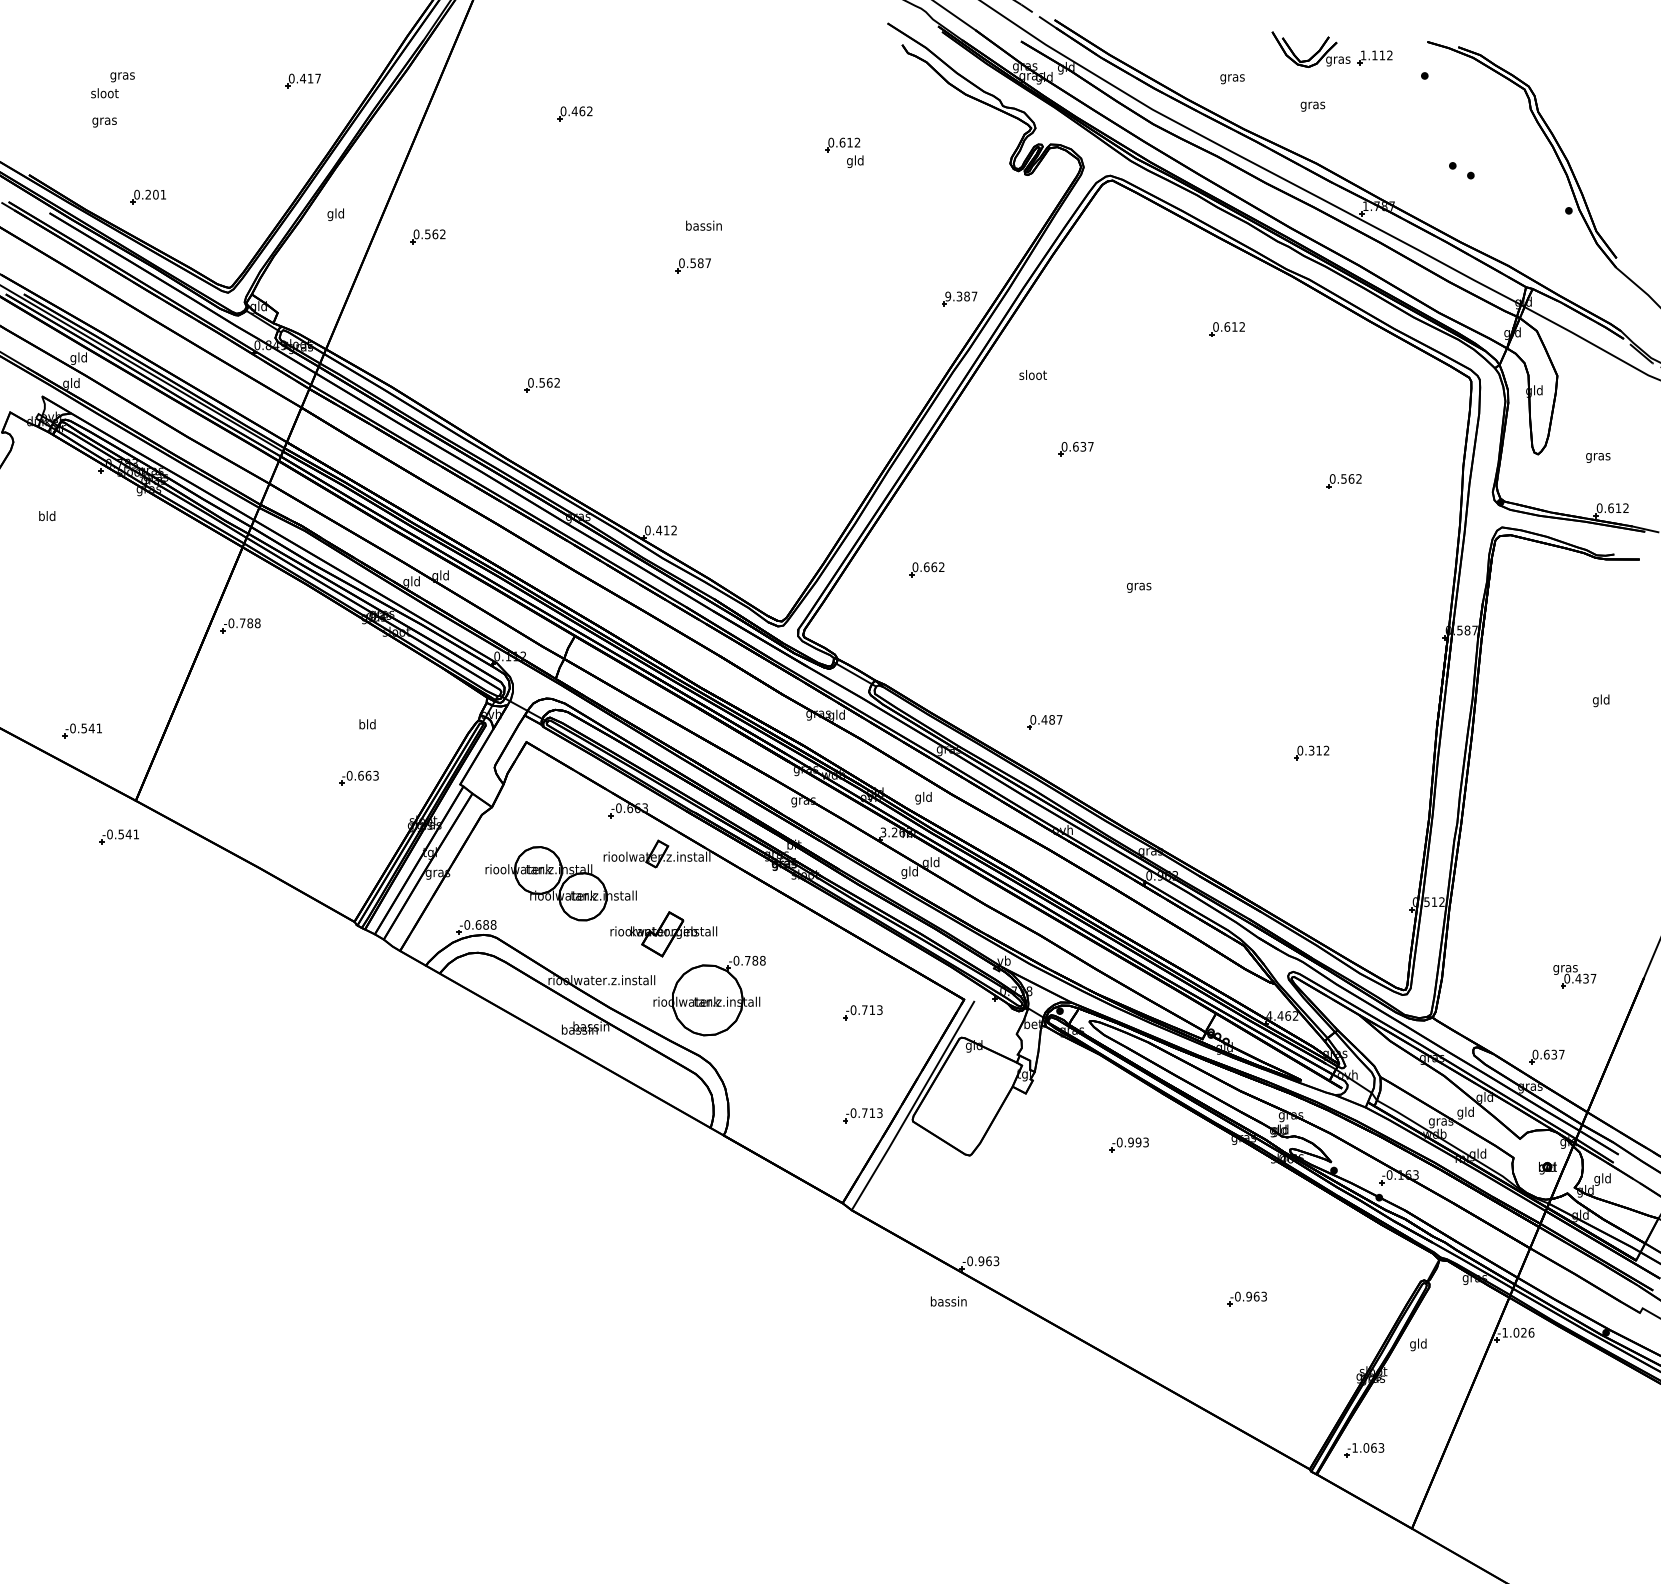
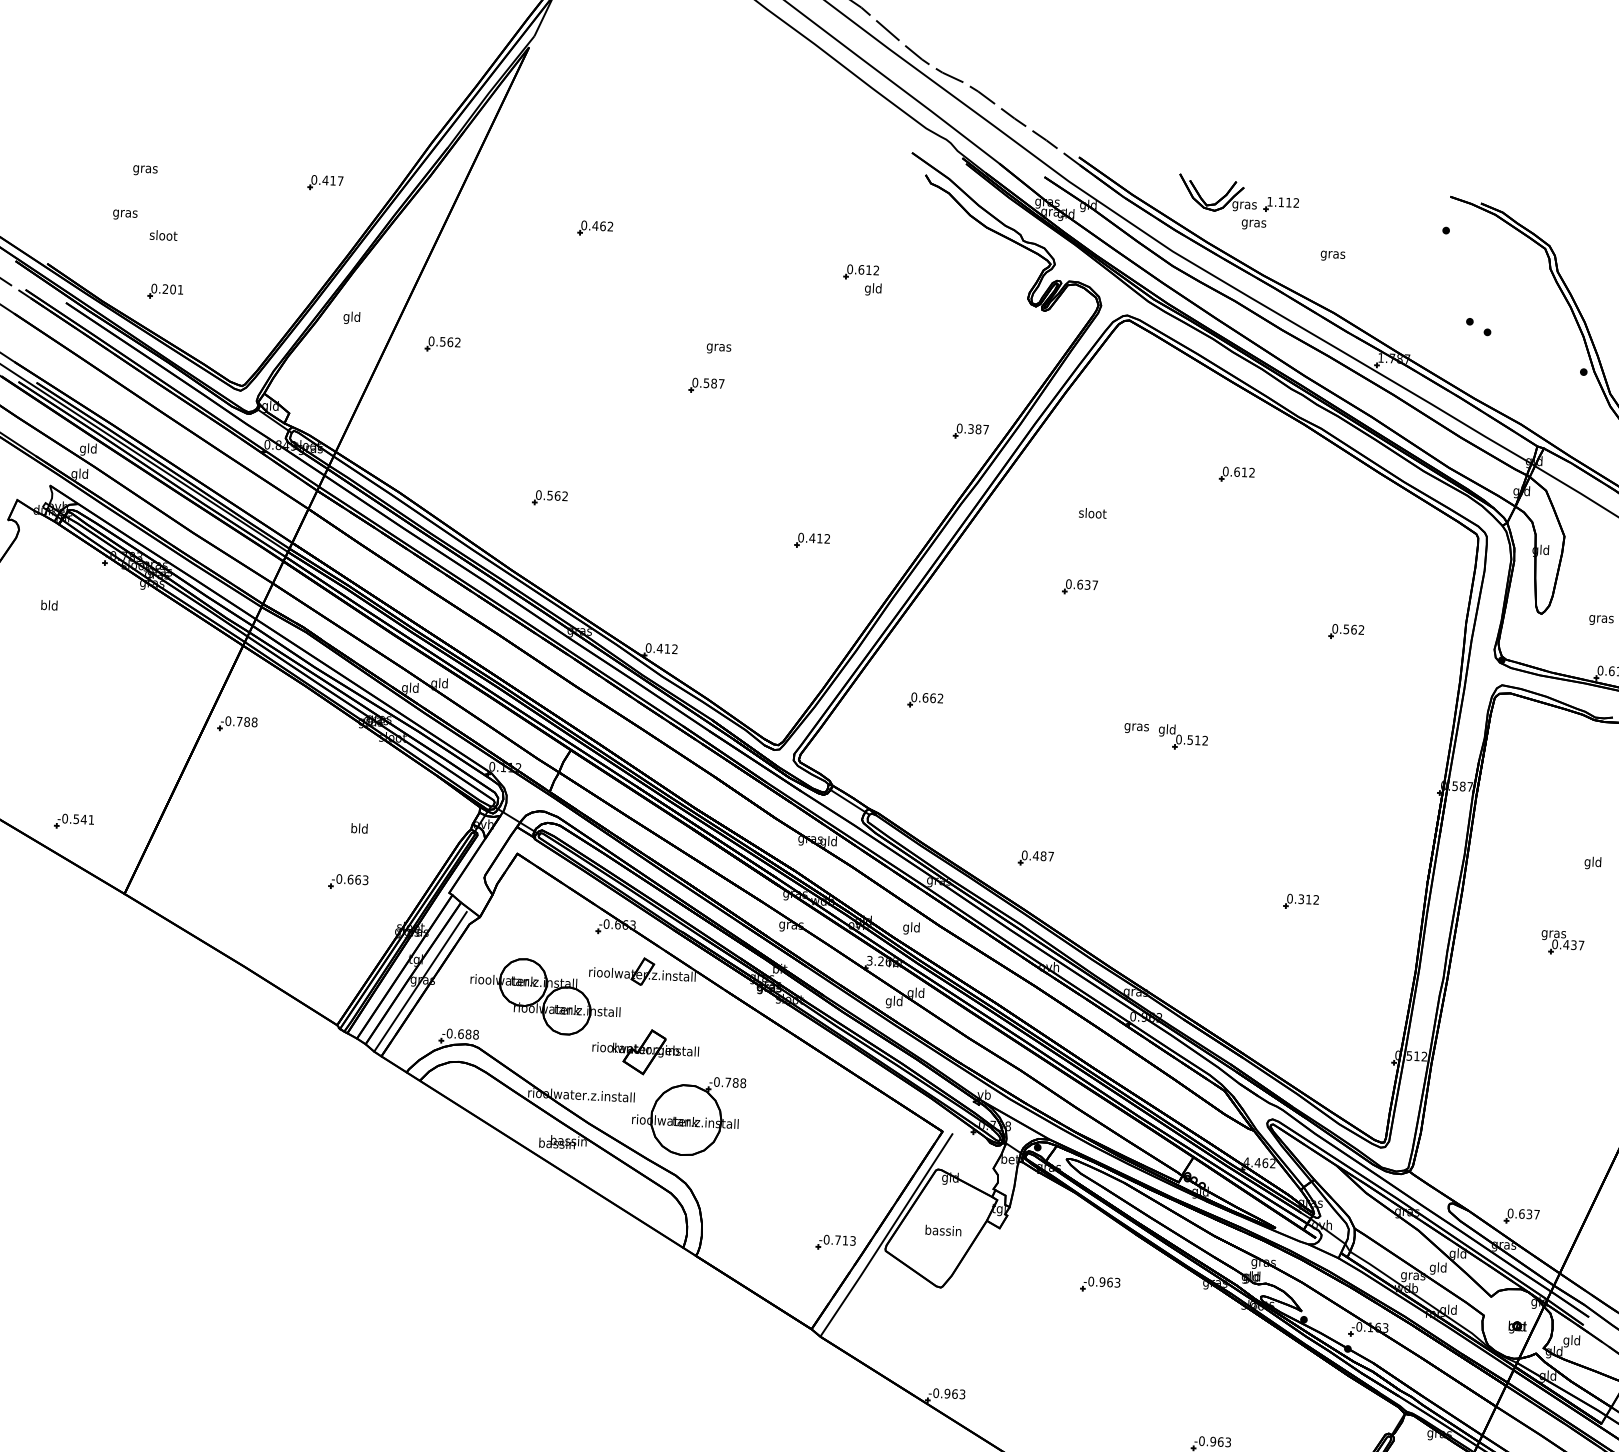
part: (1331, 49) -> (1238, 194), moved
text: (104, 93) -> (163, 235), moved
text: (703, 226) -> (718, 347), bassin -> gras
text: (947, 296) -> (959, 428), 9.387 -> 0.387
text: (1032, 374) -> (1092, 512), moved
part: (805, 415) -> (811, 540), added
part: (1185, 594) -> (1182, 737), added
part: (118, 836) -> (105, 928), removed
line: (435, 874) -> (420, 981), added
part: (1574, 976) -> (1562, 942), moved
part: (862, 1012) -> (840, 1139), removed
text: (1138, 1142) -> (1109, 1282), -0.993 -> -0.963
text: (948, 1301) -> (943, 1230), moved

